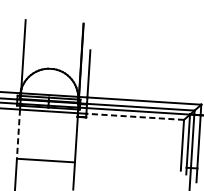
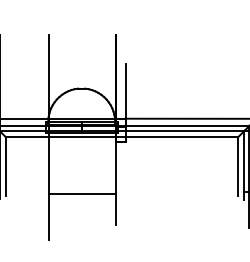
line: (135, 116) -> (181, 137), dashed -> solid
line: (18, 134) -> (49, 166), dashed -> solid

